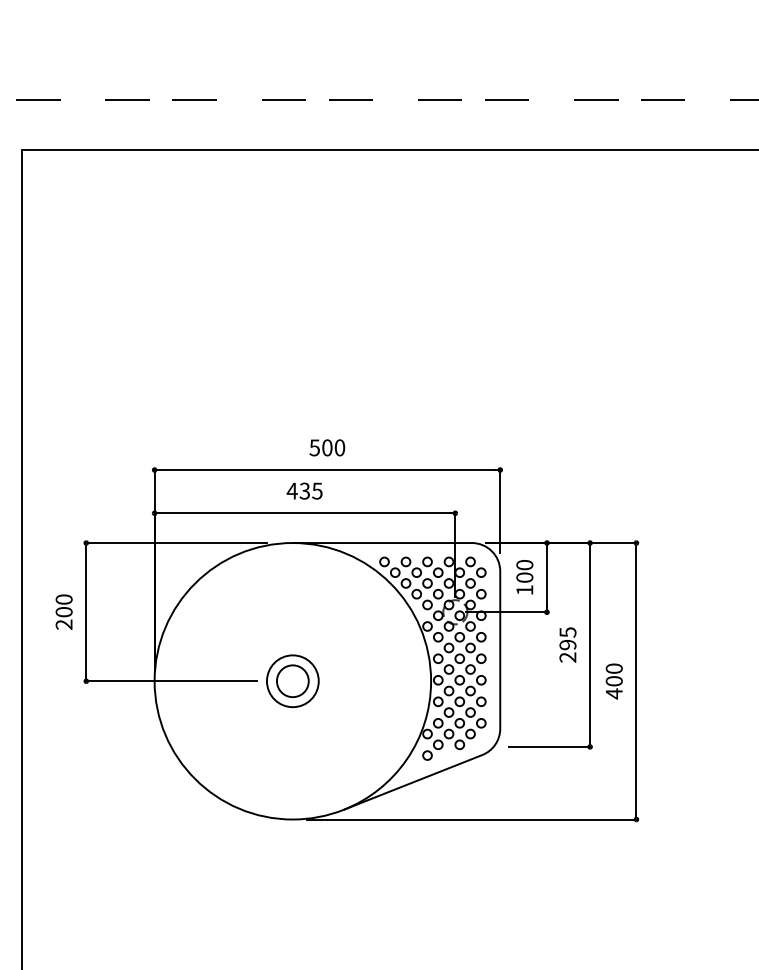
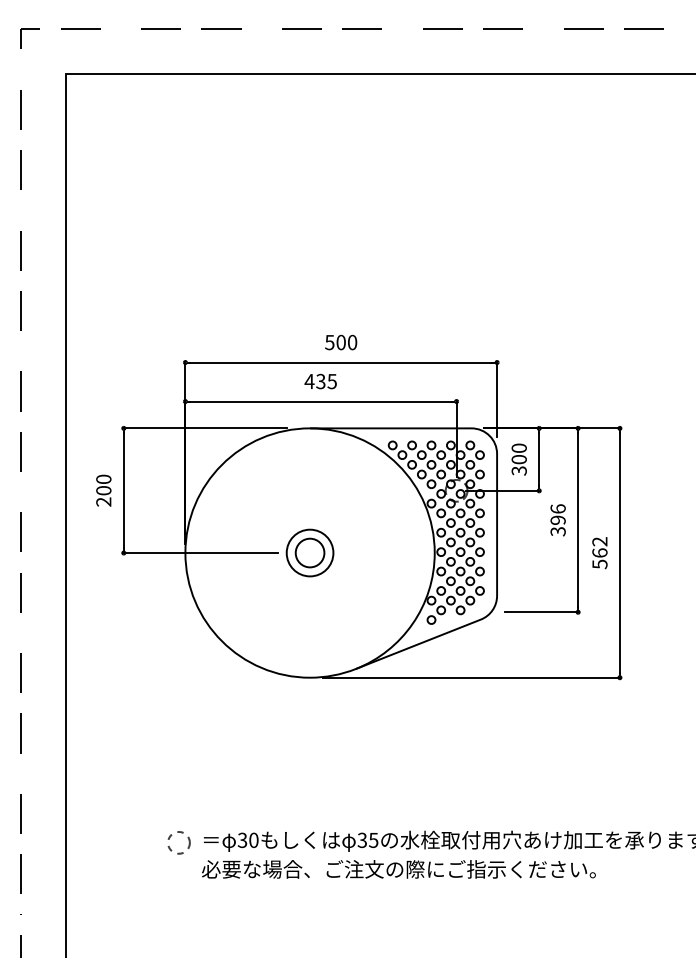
text: (523, 589) -> (518, 470), 100 -> 300
text: (567, 645) -> (557, 520), 295 -> 396
text: (613, 681) -> (599, 553), 400 -> 562

